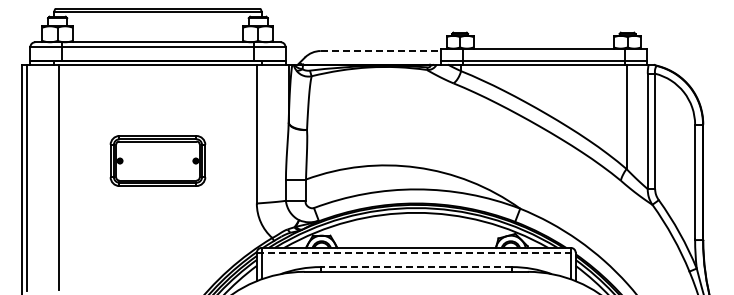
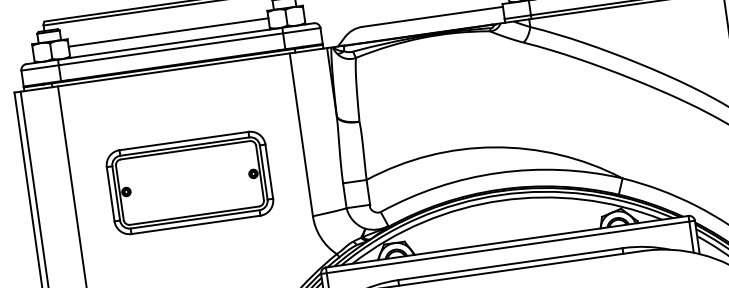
line: (157, 32) -> (167, 32), added
line: (380, 51) -> (432, 17), dashed -> solid
part: (157, 160) -> (189, 182), size x1.43
line: (416, 252) -> (508, 247), dashed -> solid
line: (416, 267) -> (510, 264), dashed -> solid

